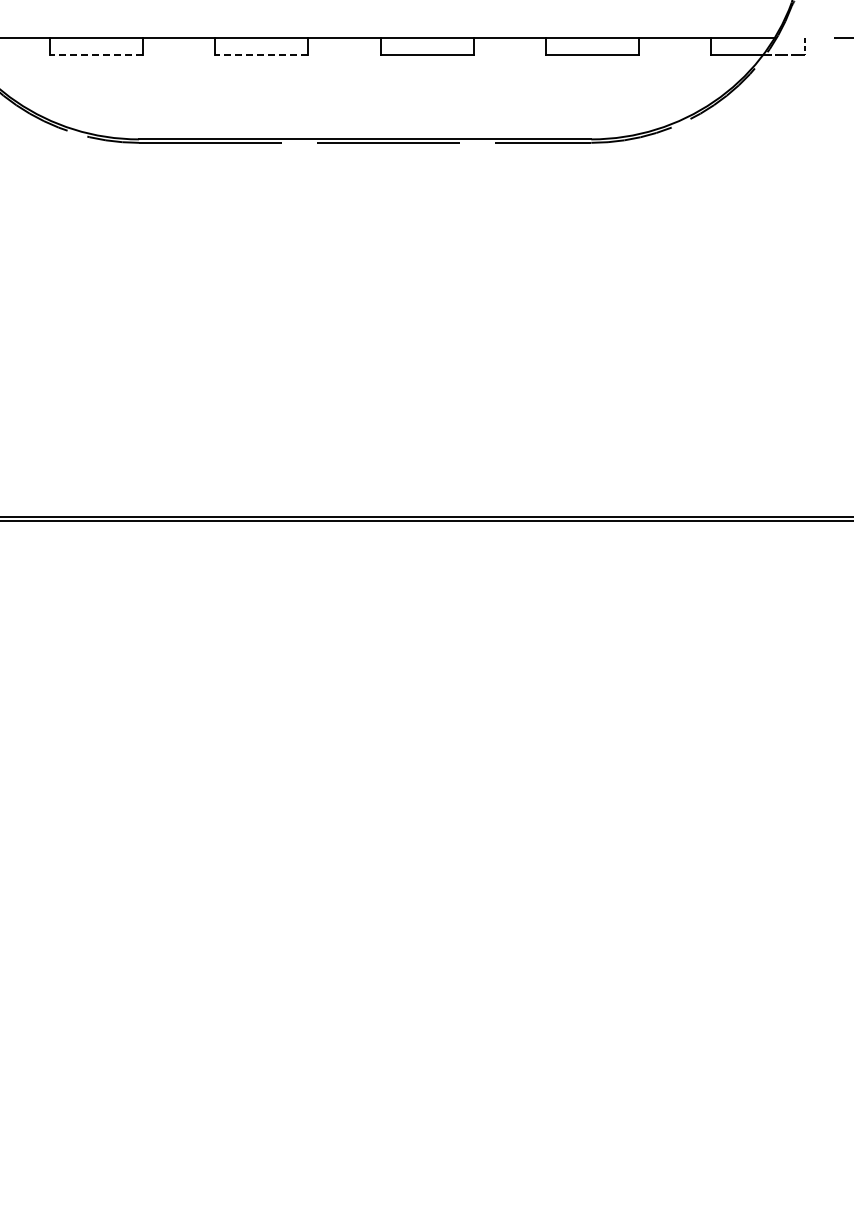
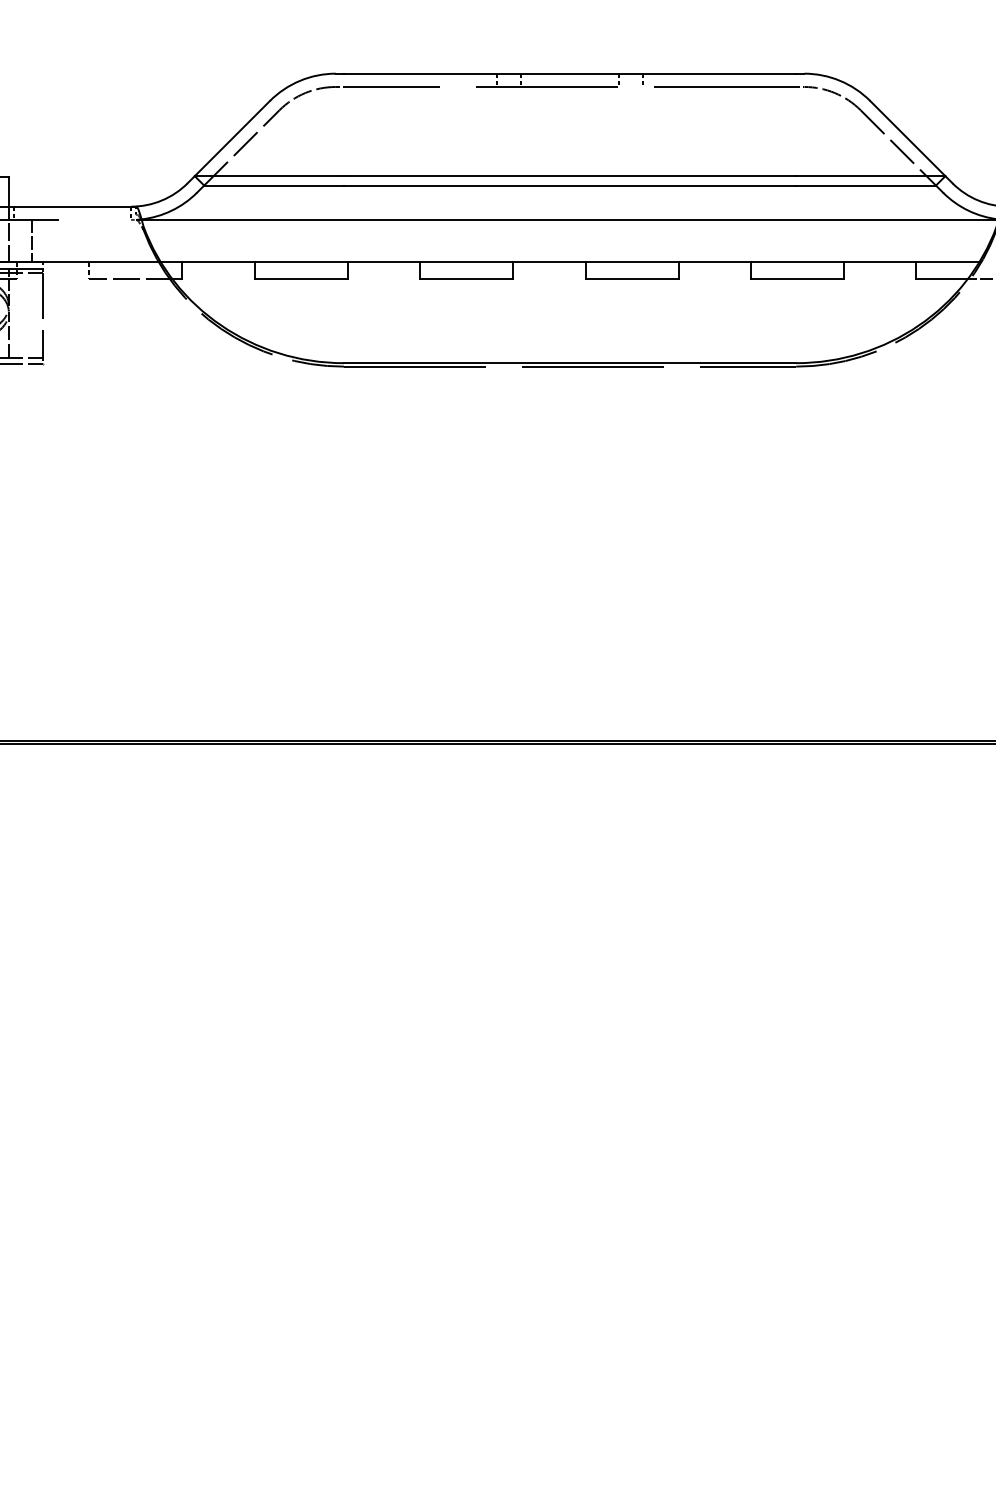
line: (96, 55) -> (301, 279), dashed -> solid
line: (261, 55) -> (466, 279), dashed -> solid

